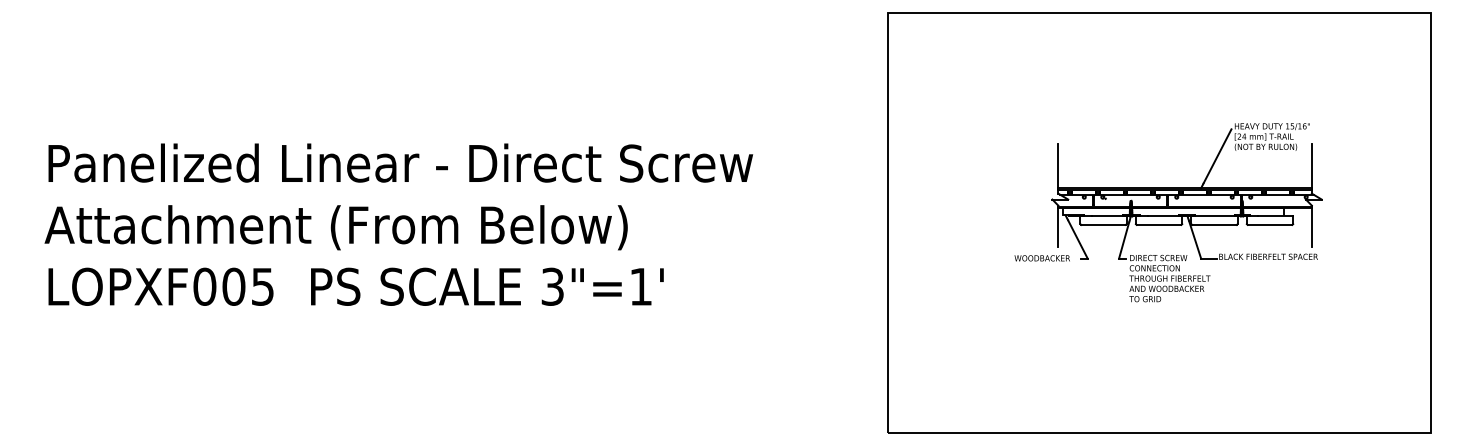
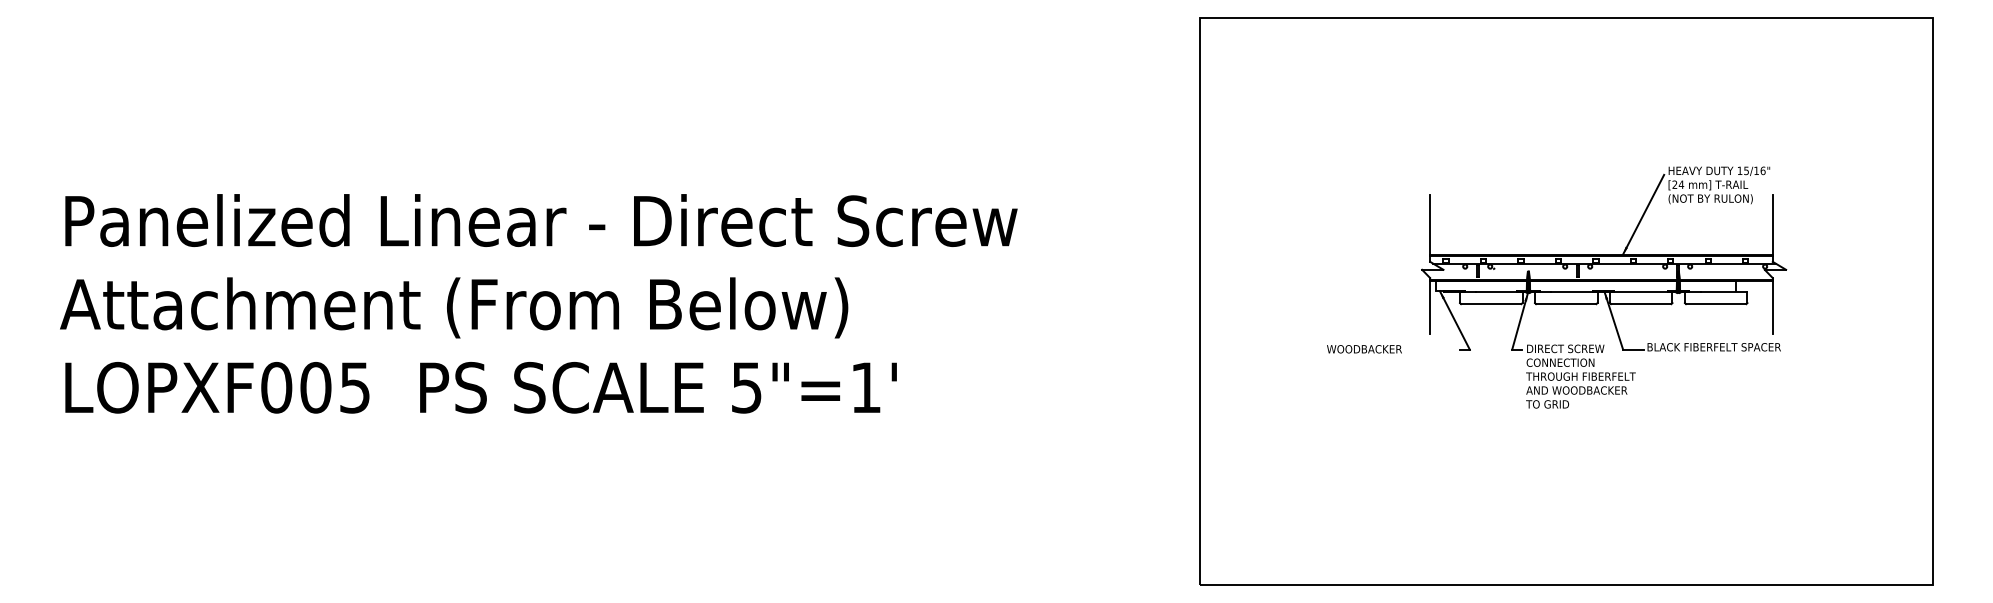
text: (1042, 258) -> (1364, 349), moved
text: (552, 286) -> (746, 387), 3"=1' -> 5"=1'

